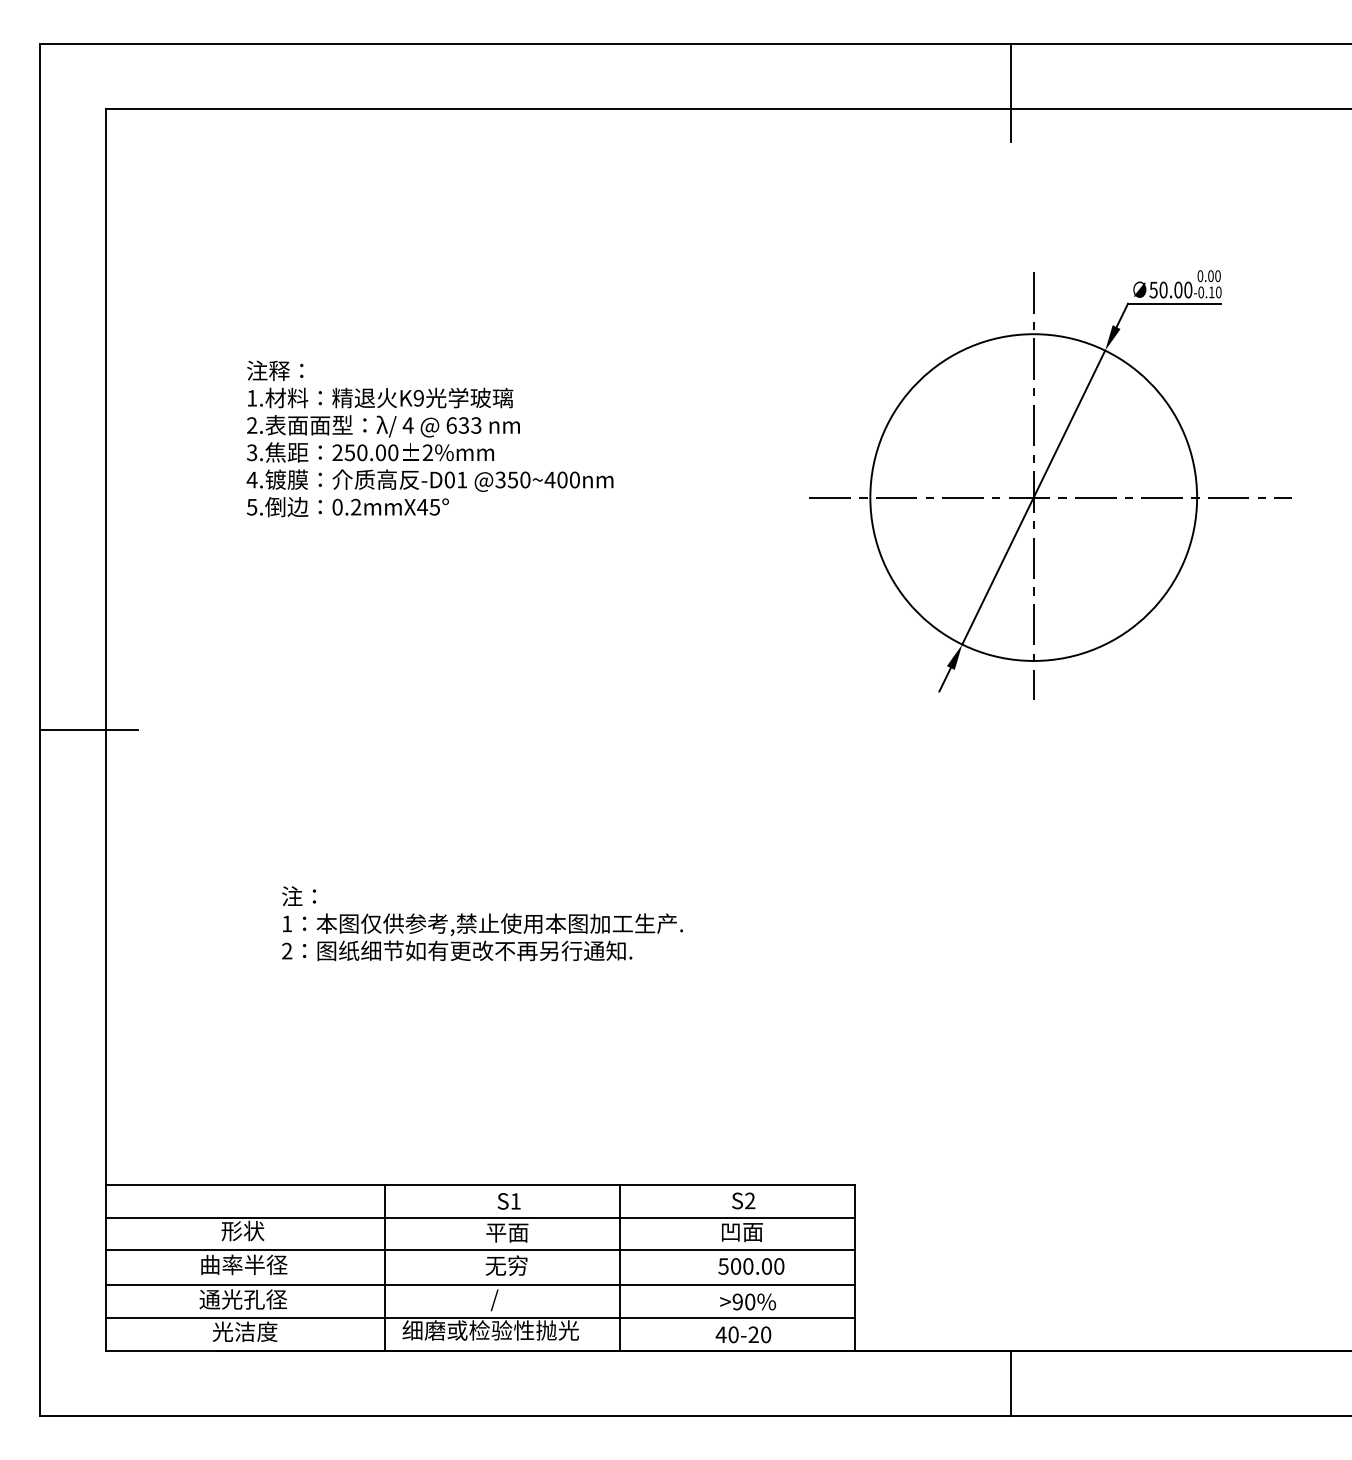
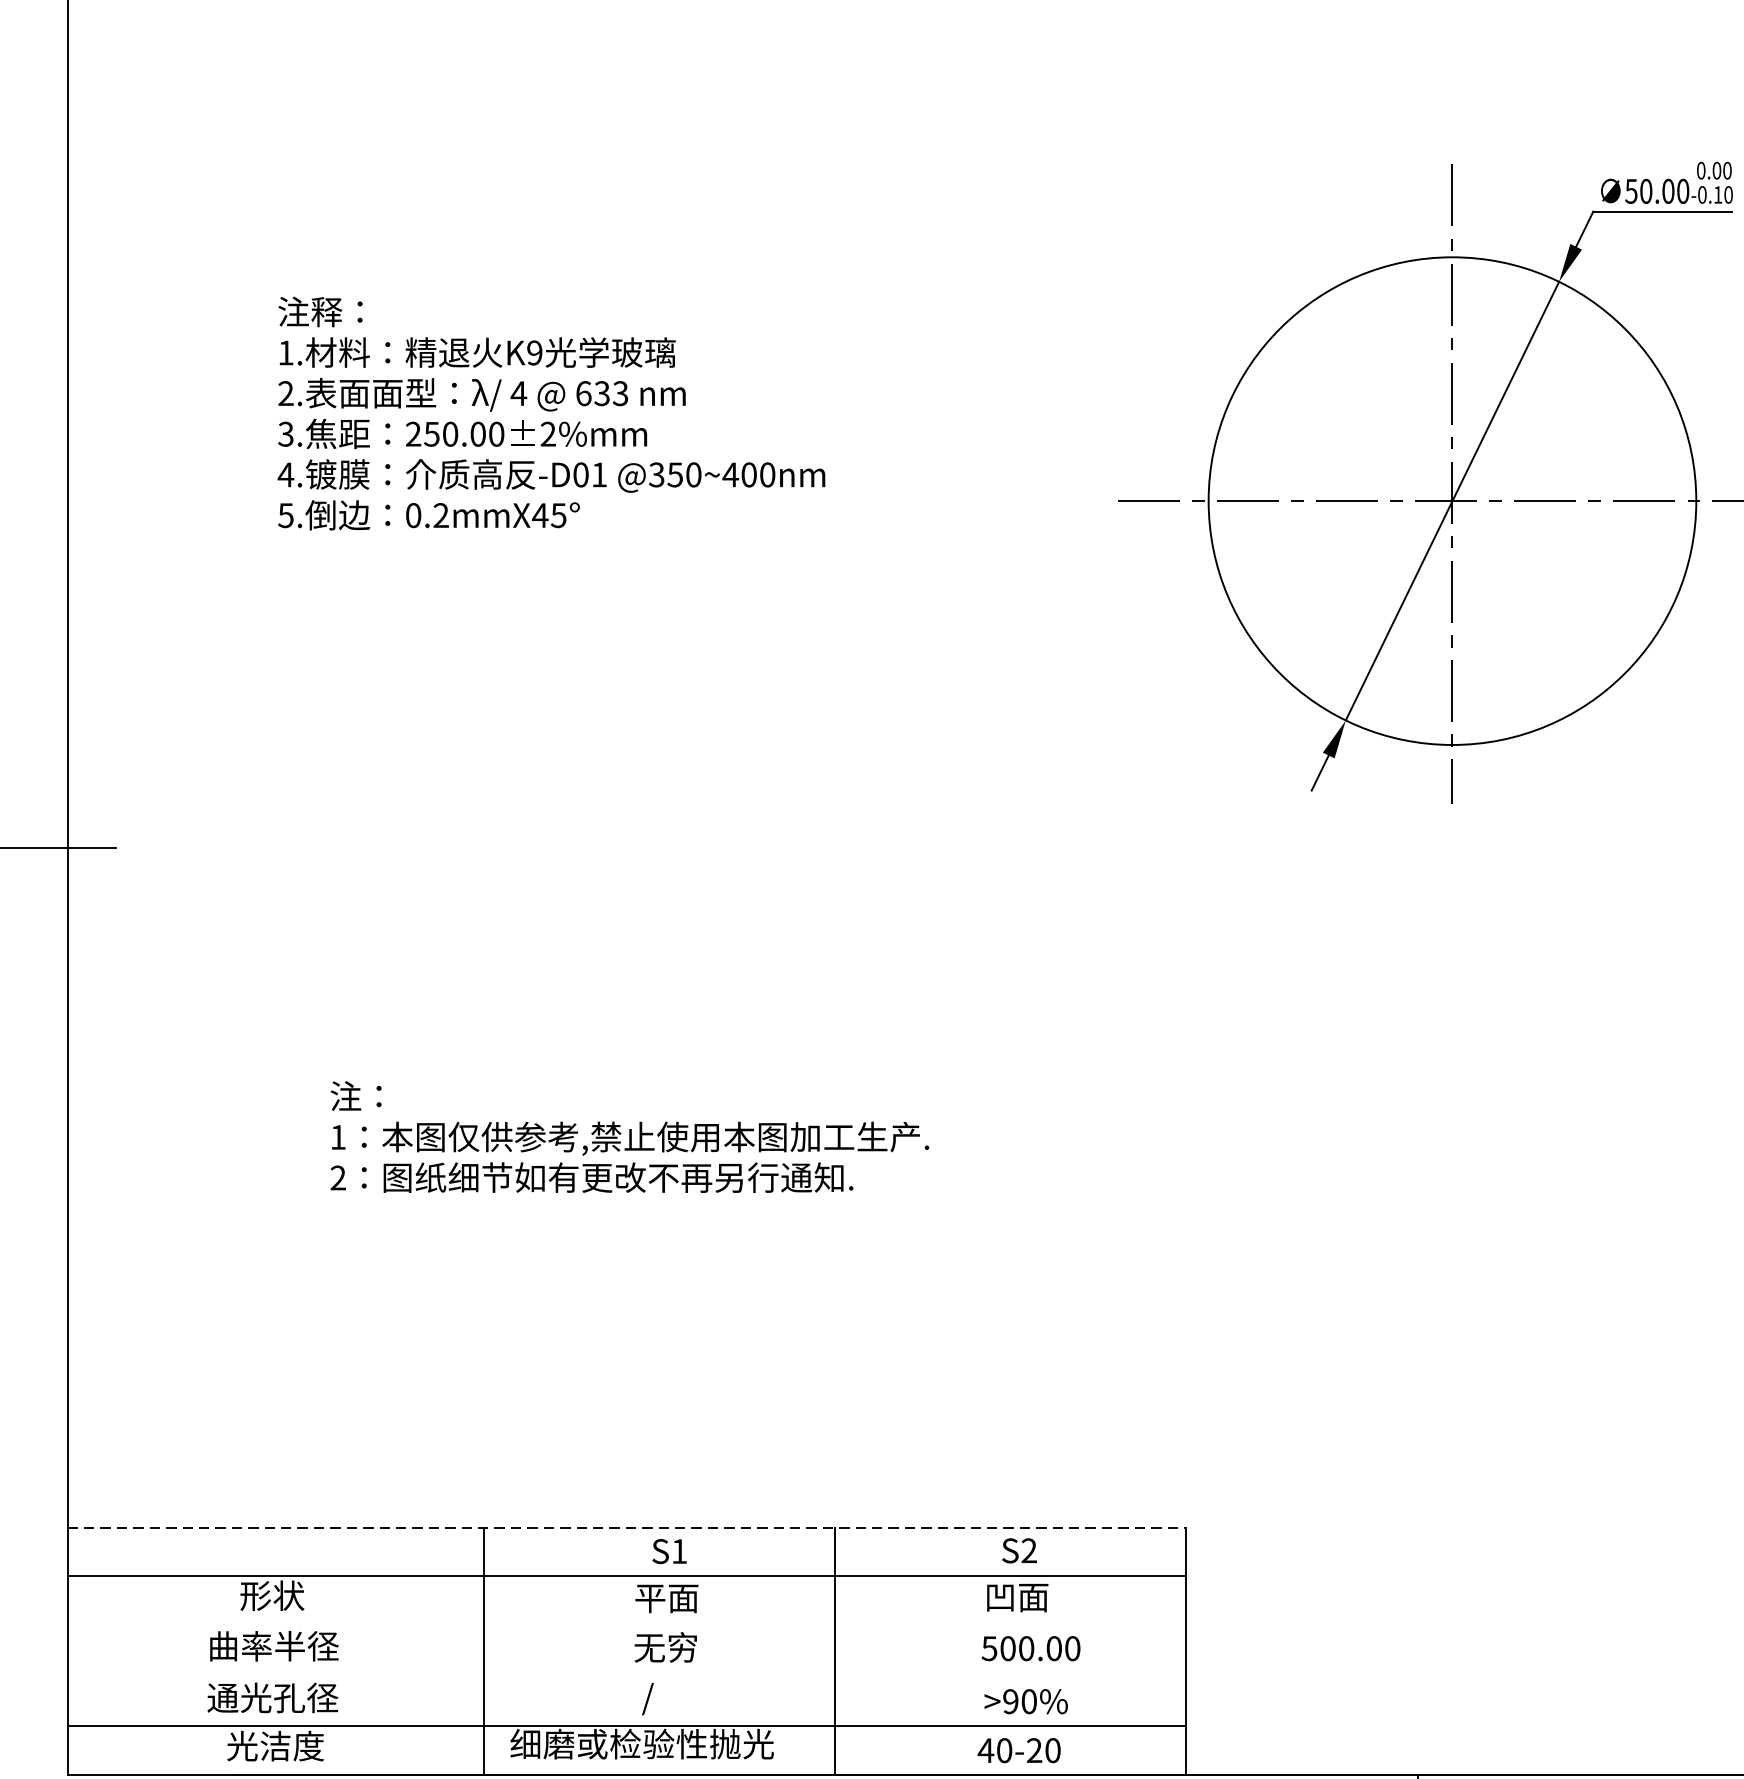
line: (480, 1185) -> (626, 1527), solid -> dashed
line: (480, 1250) -> (626, 1624), removed
line: (480, 1285) -> (626, 1677), removed

